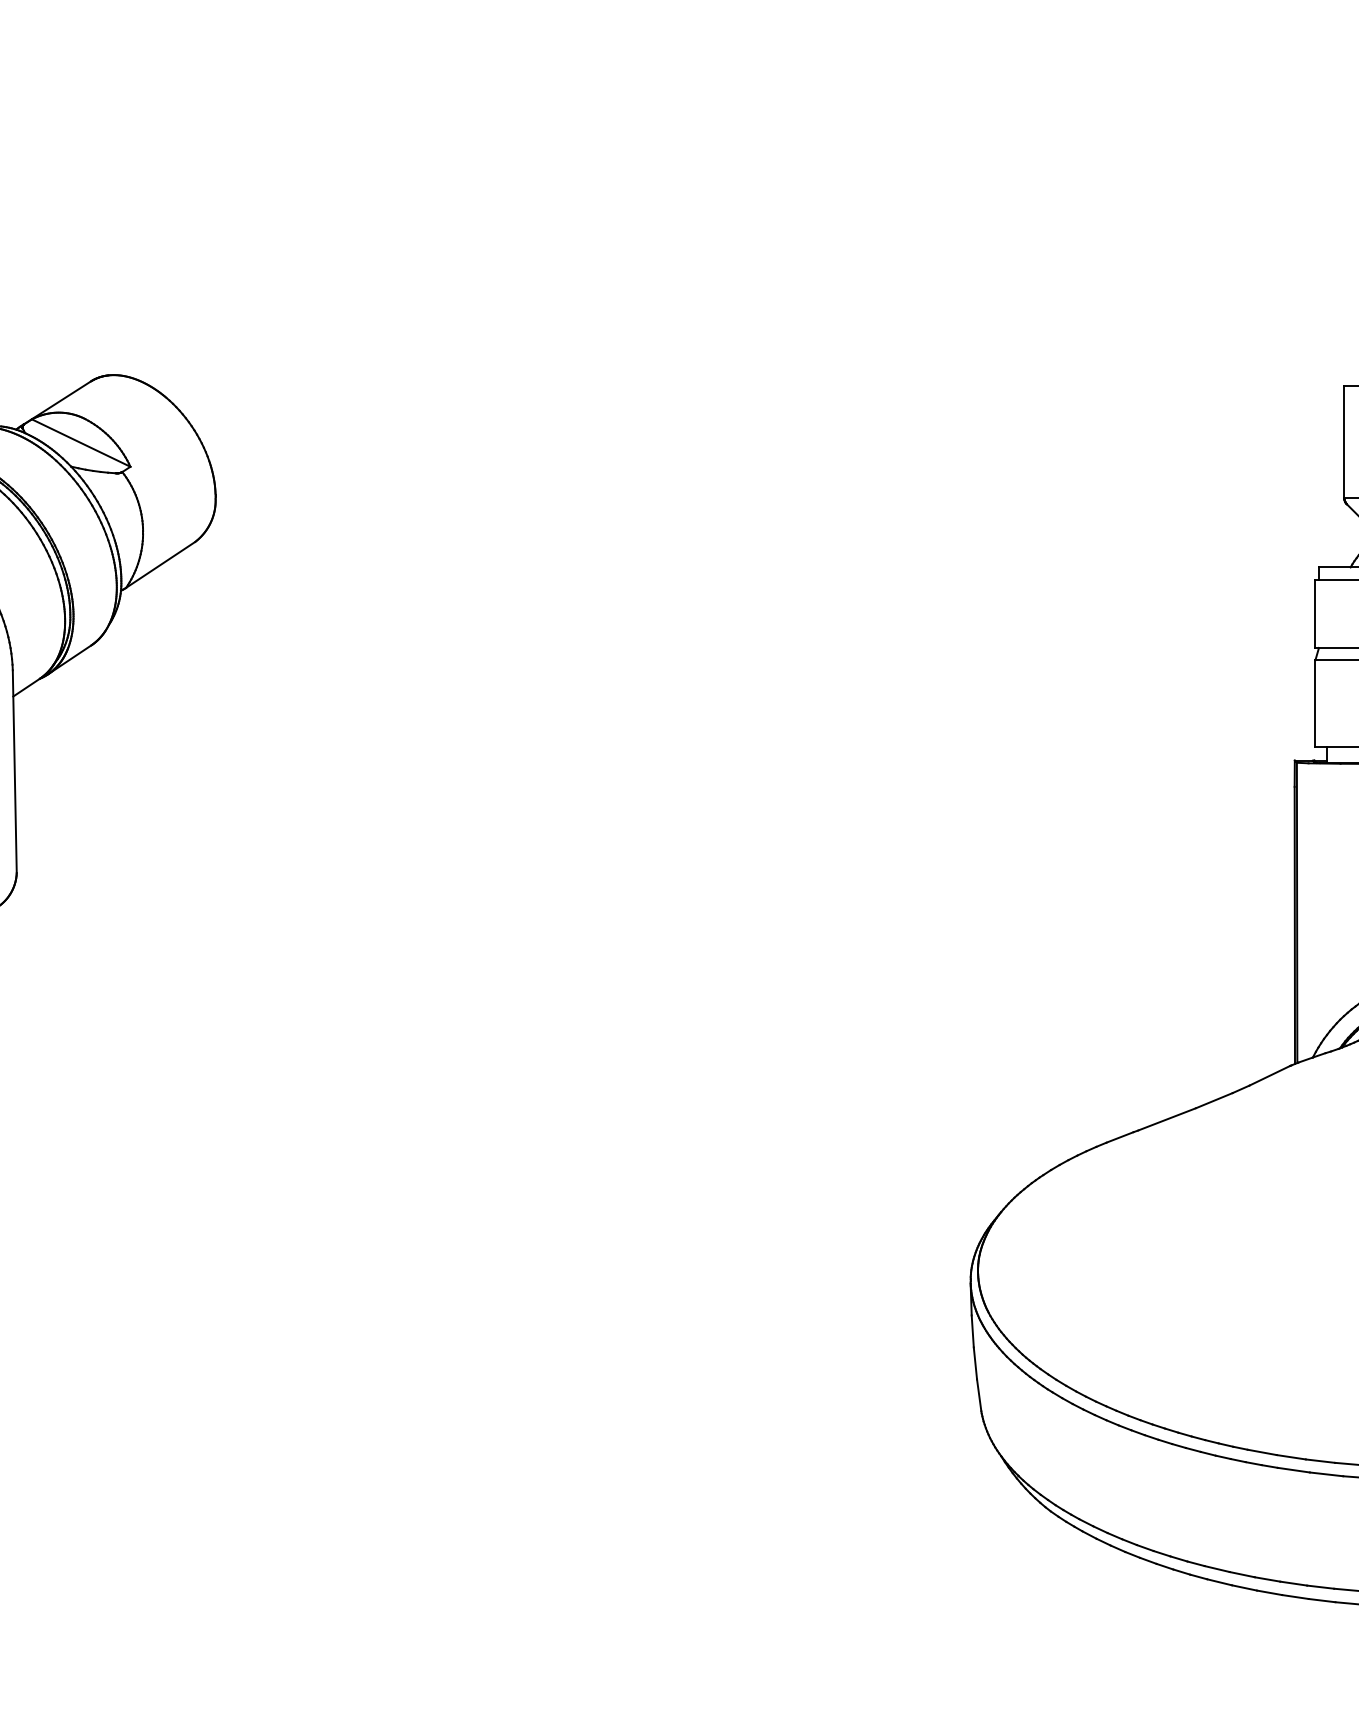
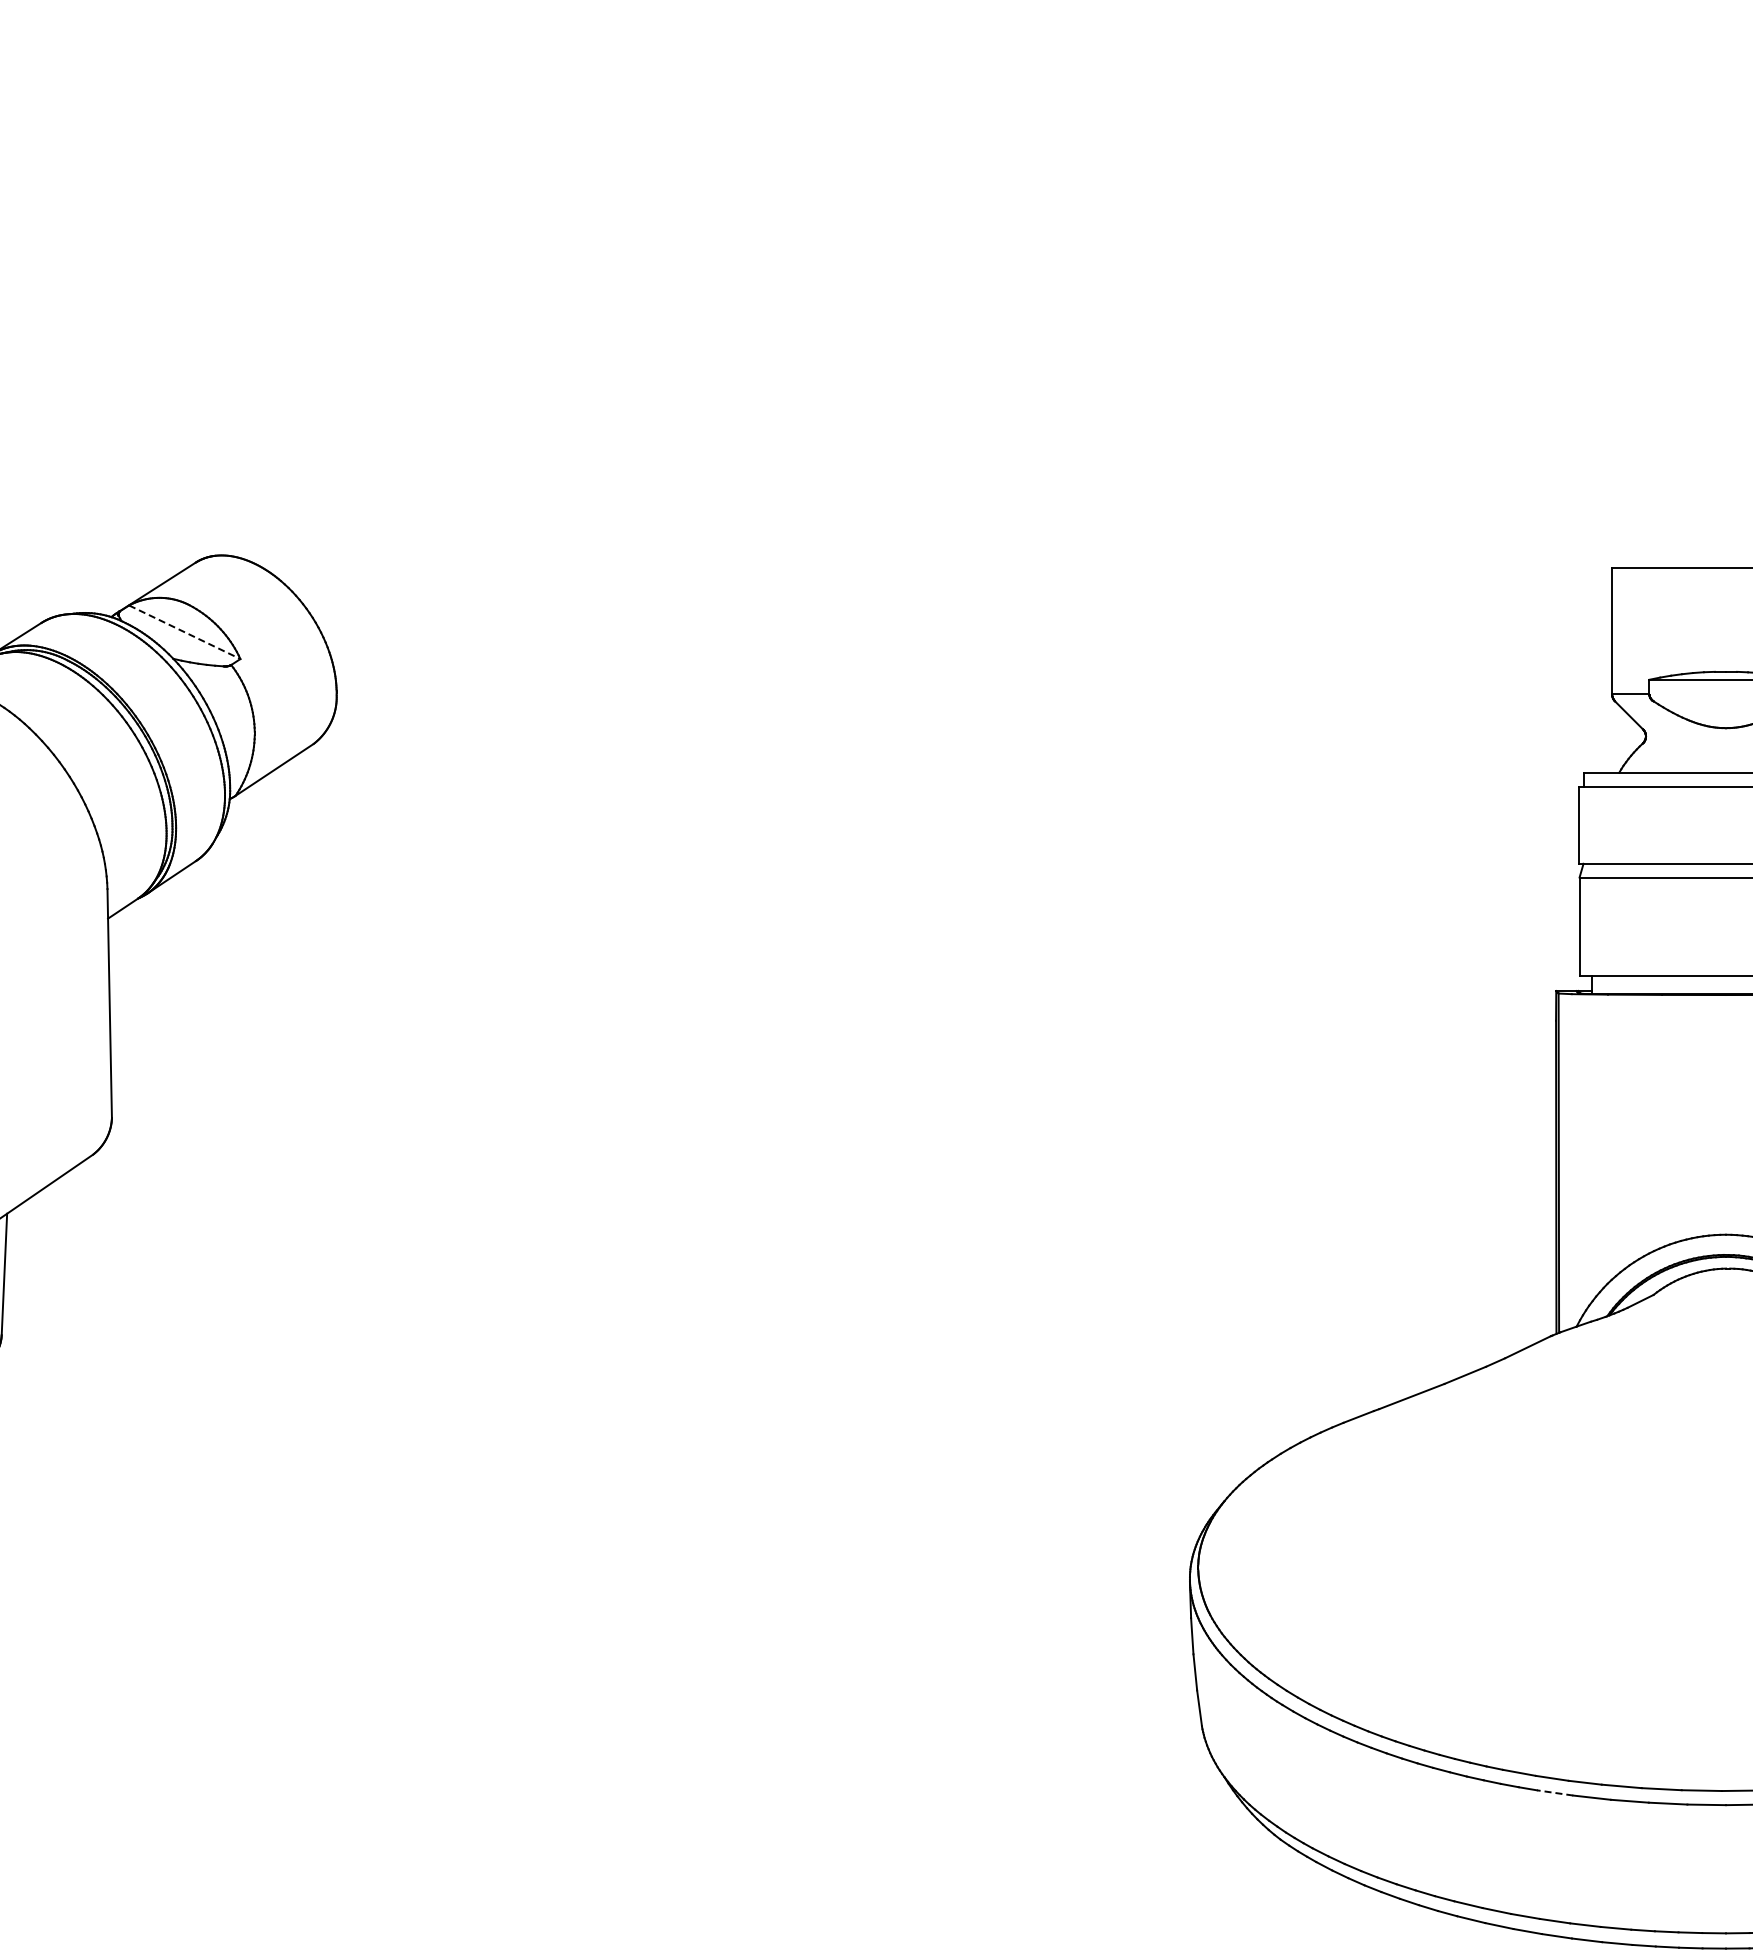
line: (80, 443) -> (184, 632), solid -> dashed
line: (1293, 1469) -> (1554, 1792), solid -> dashed

